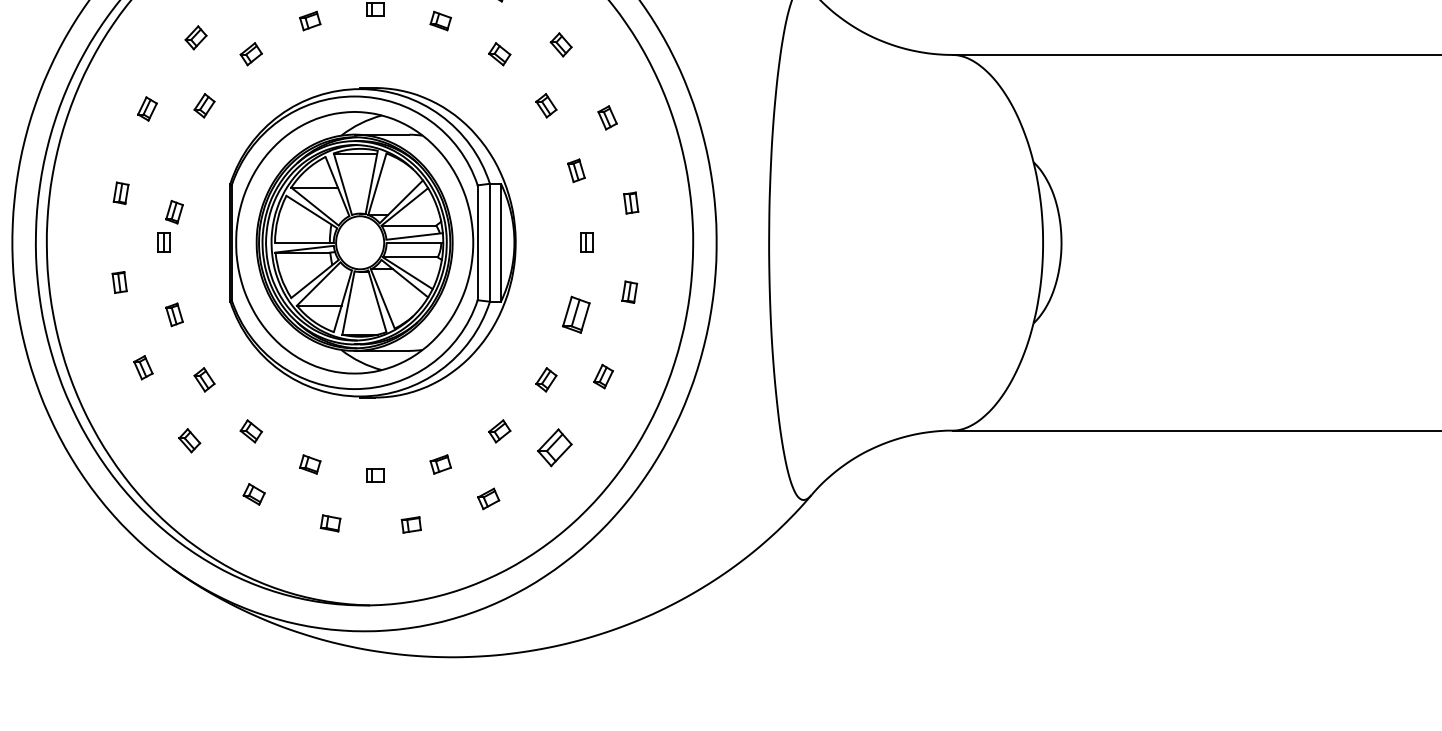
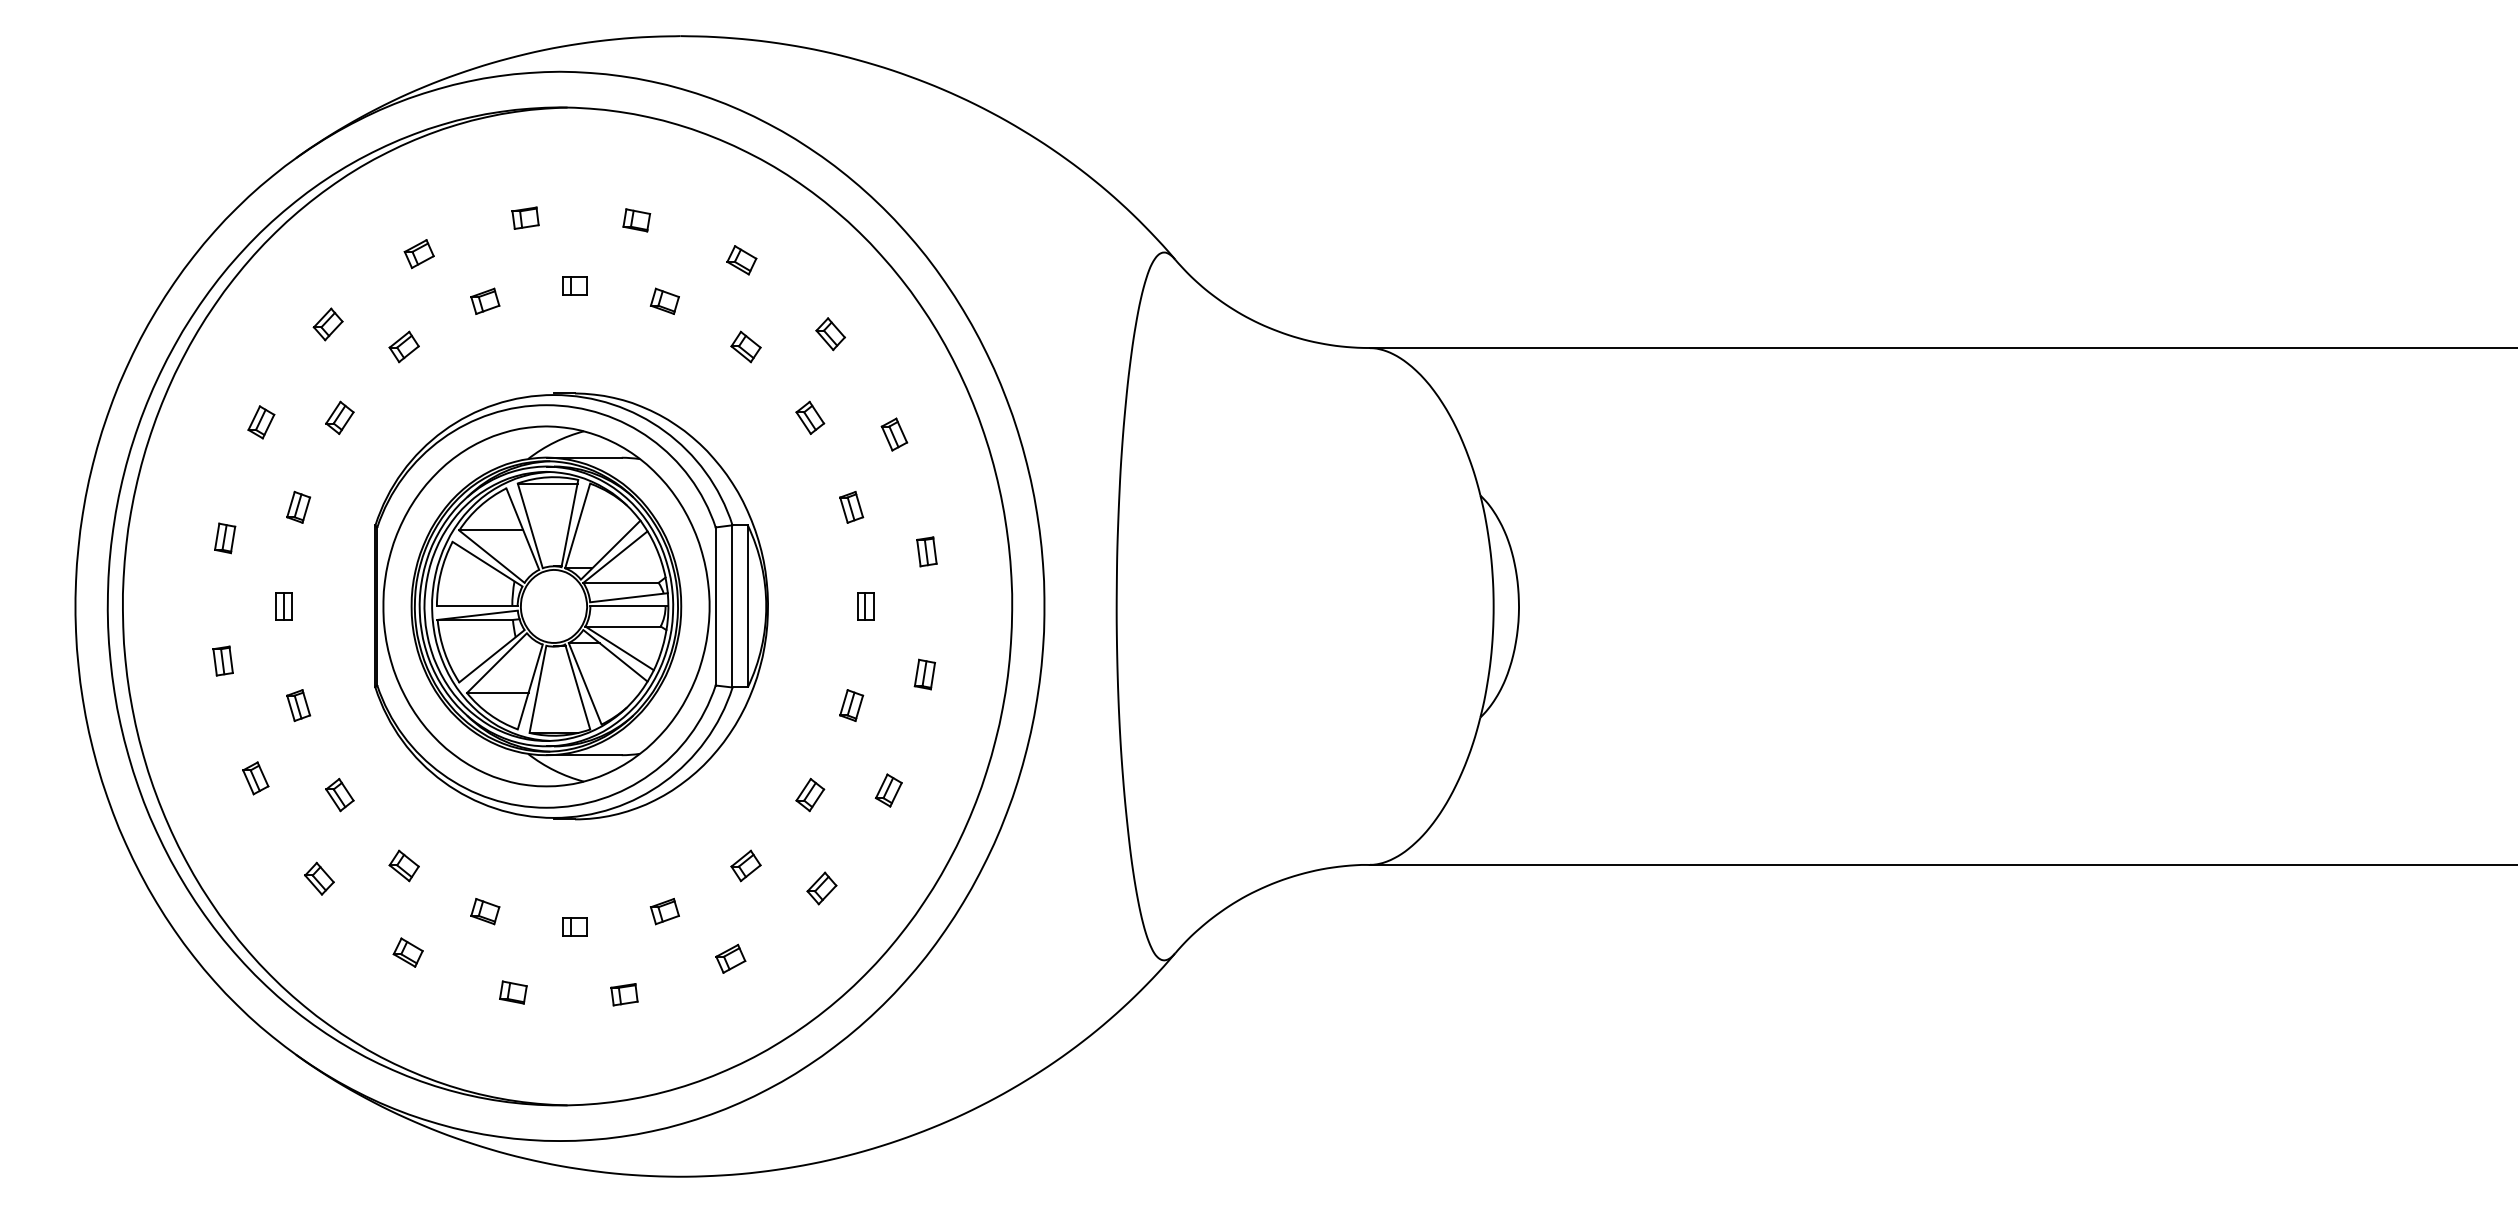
part: (174, 211) -> (298, 506), moved
part: (576, 314) -> (851, 705), size x0.62
part: (554, 447) -> (821, 888), size x0.62

